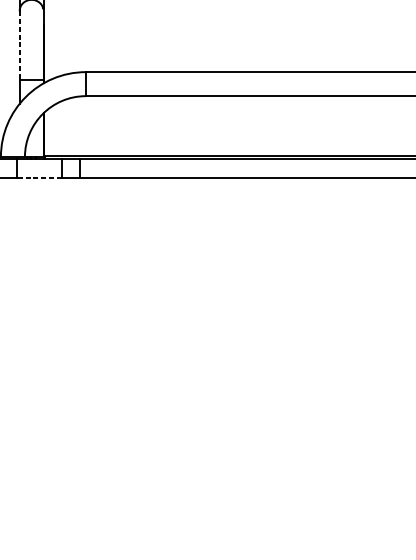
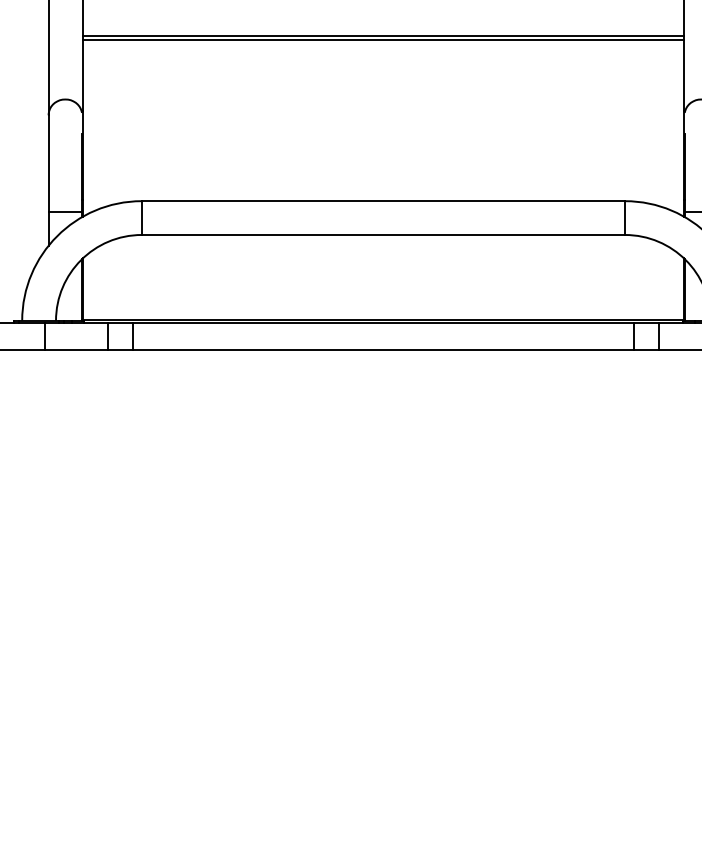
line: (19, 46) -> (48, 164), dashed -> solid
line: (39, 177) -> (76, 349), dashed -> solid

